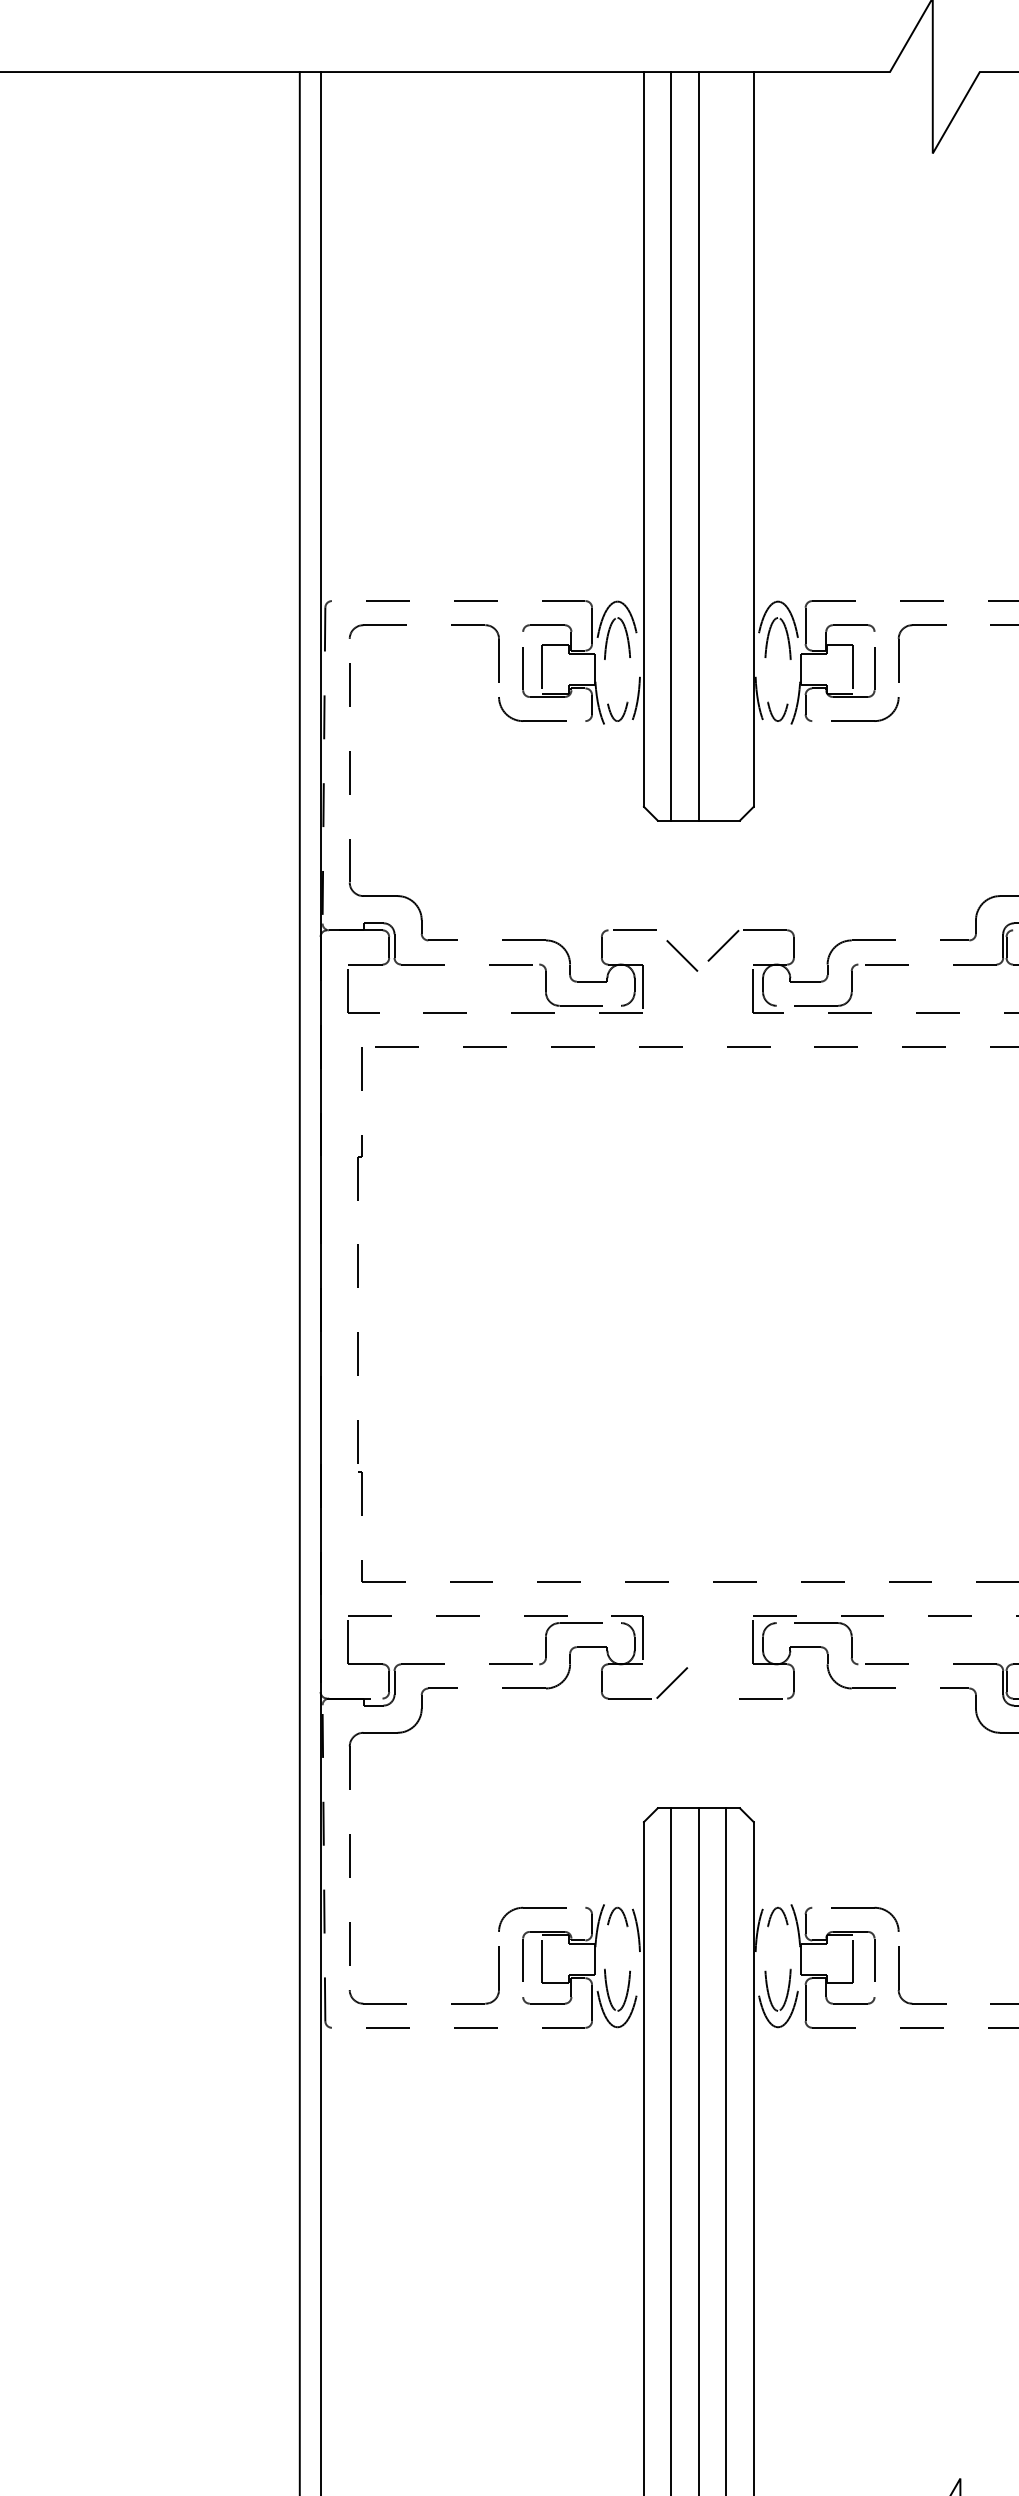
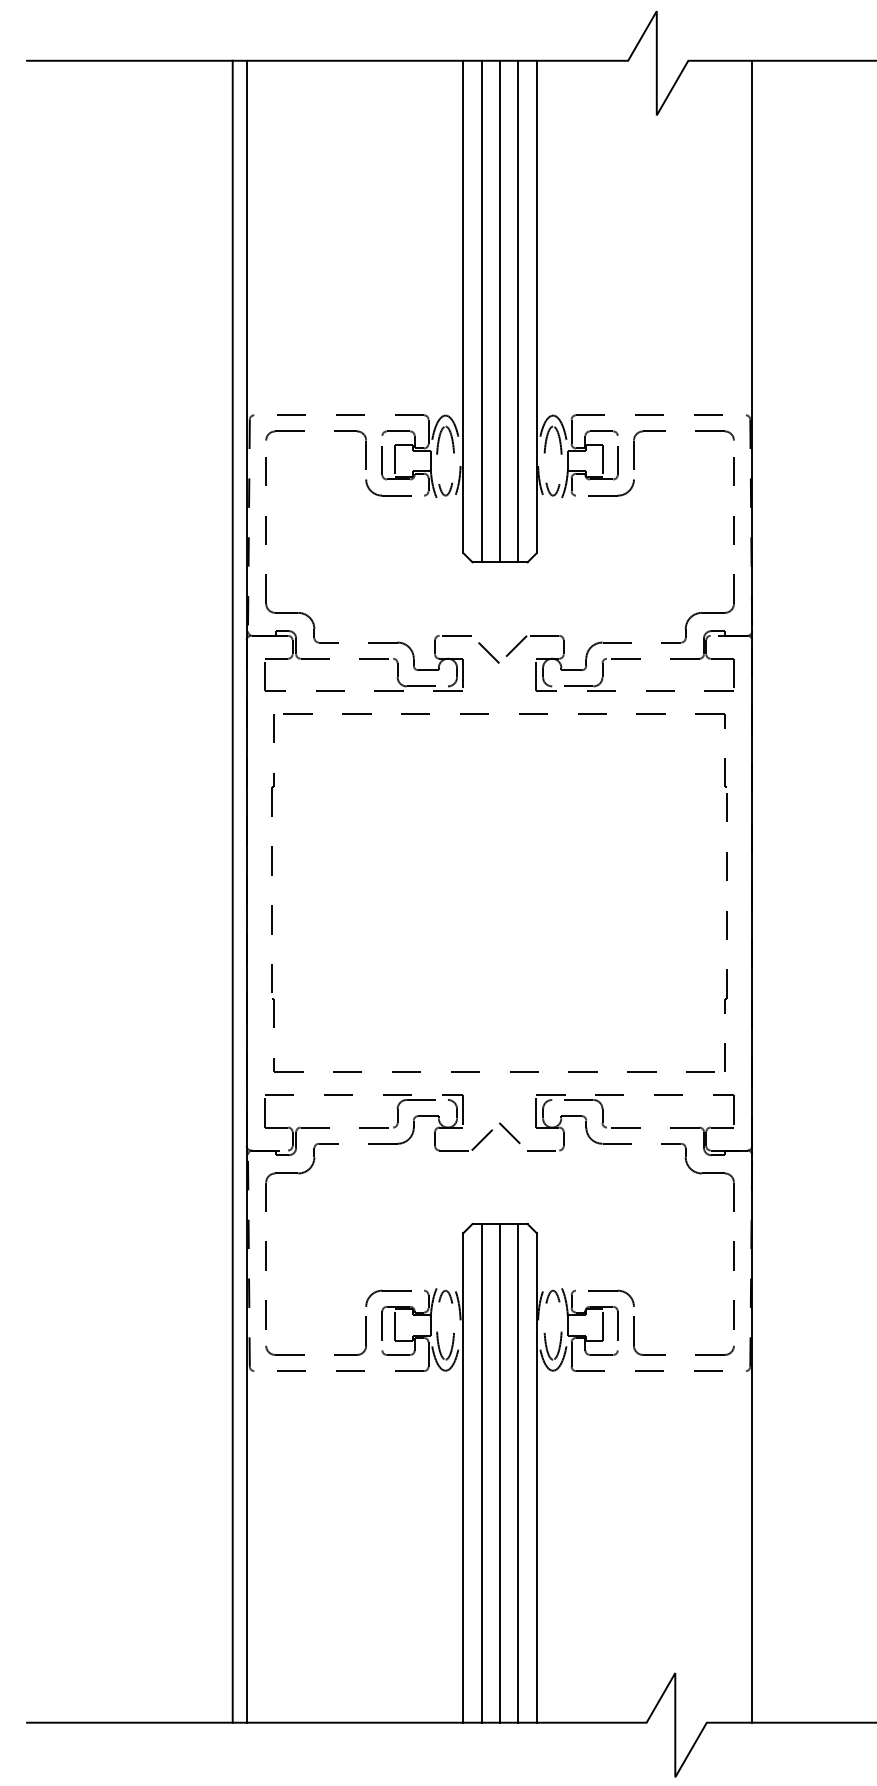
line: (726, 446) -> (518, 311), added
line: (712, 1673) -> (509, 1133), added

